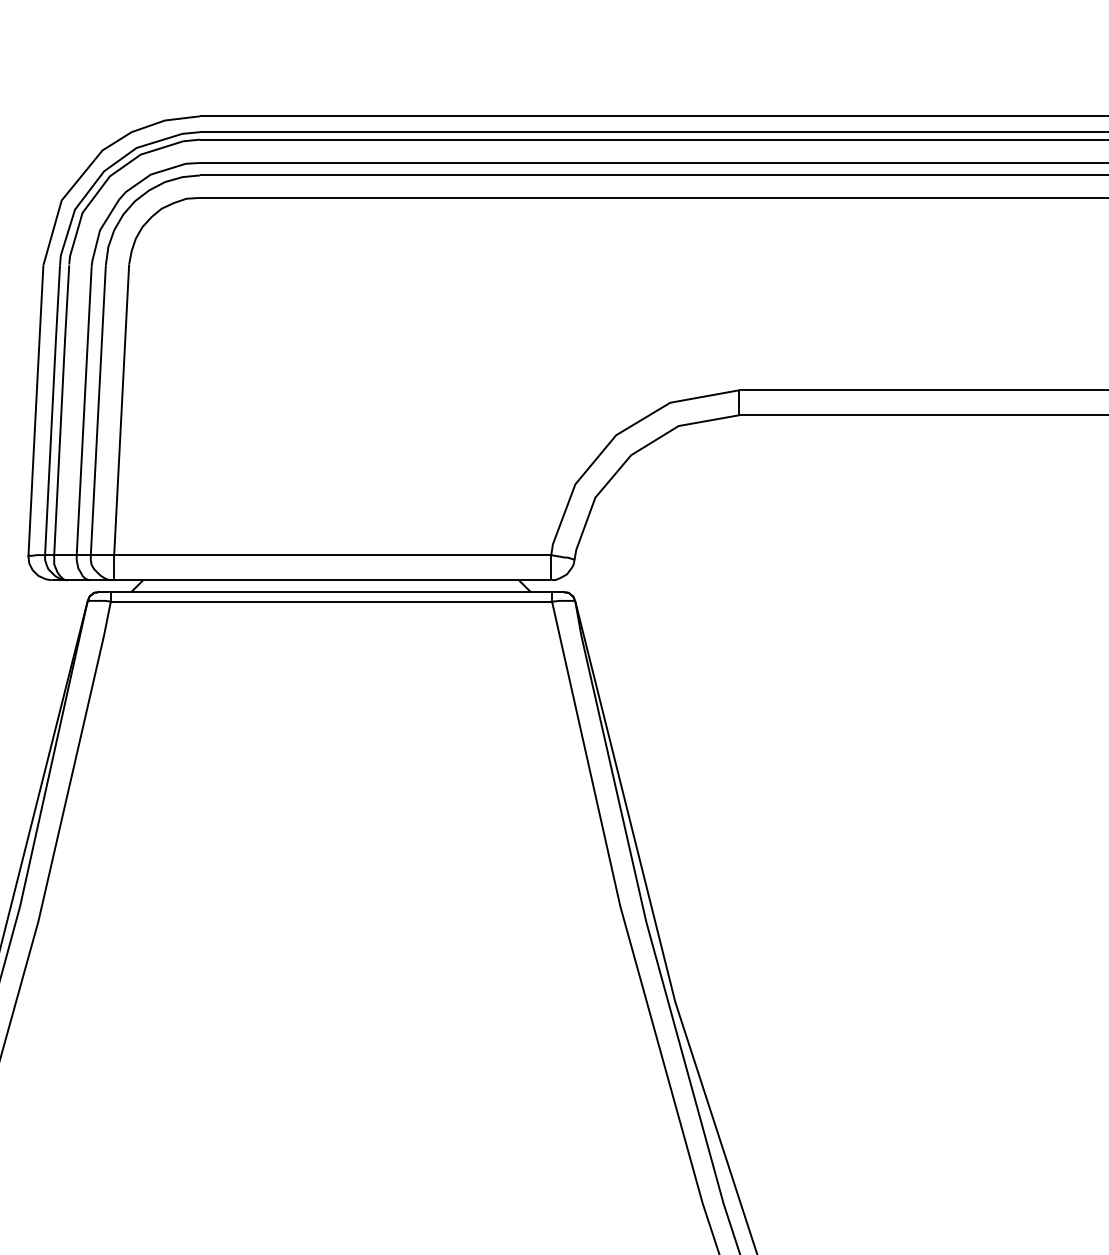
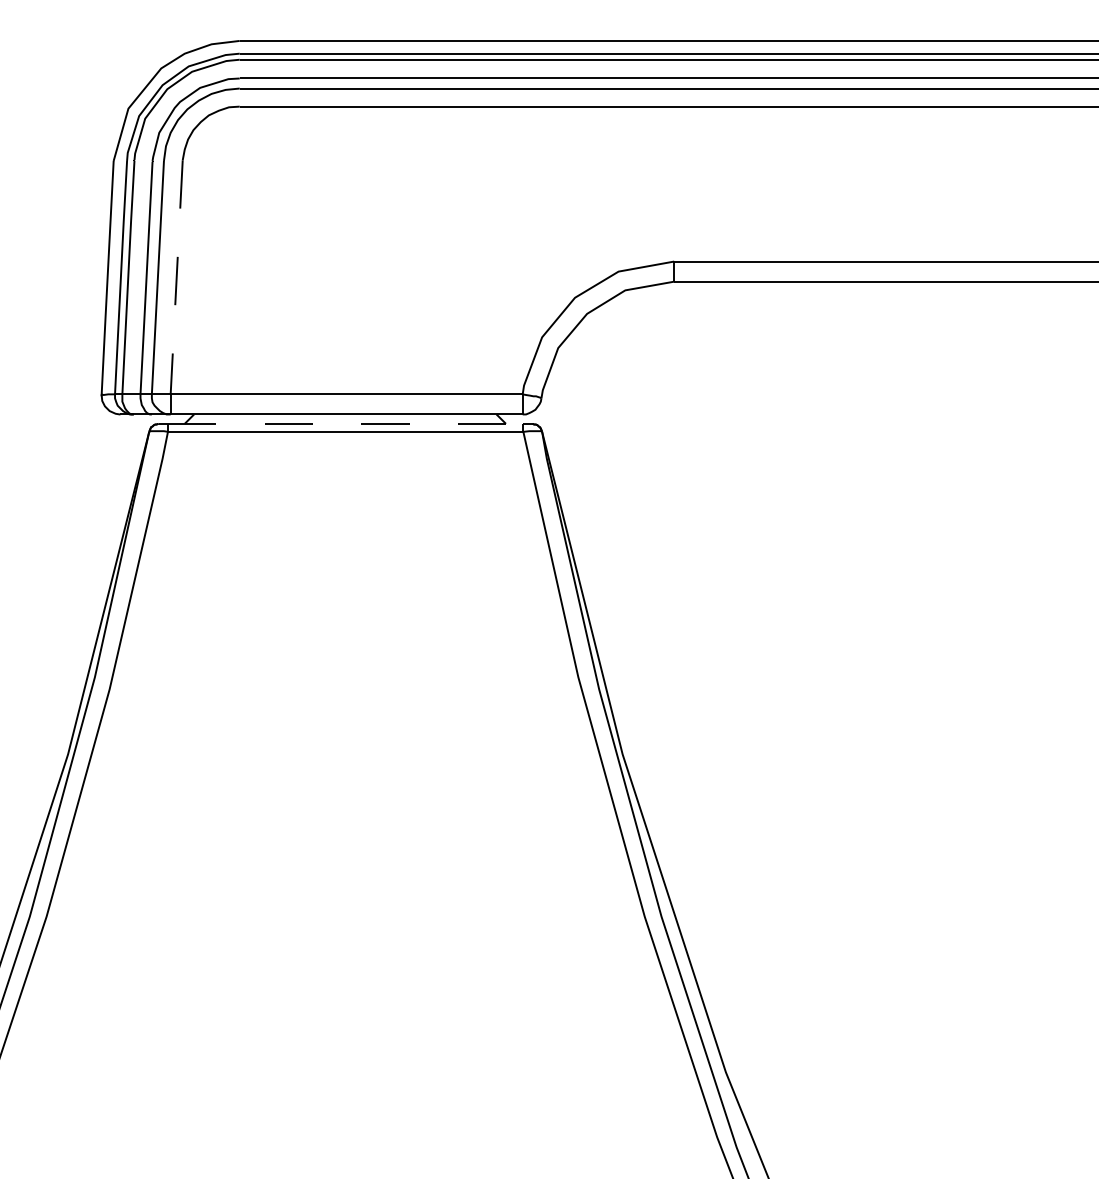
line: (121, 410) -> (176, 277), solid -> dashed
line: (331, 591) -> (345, 423), solid -> dashed

